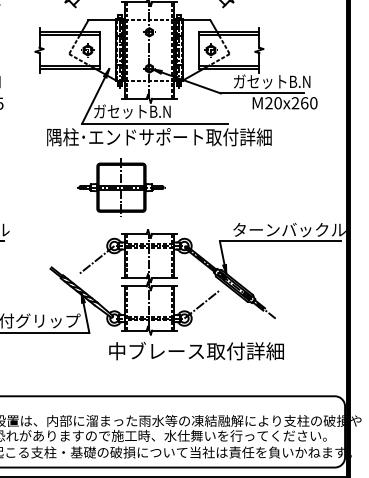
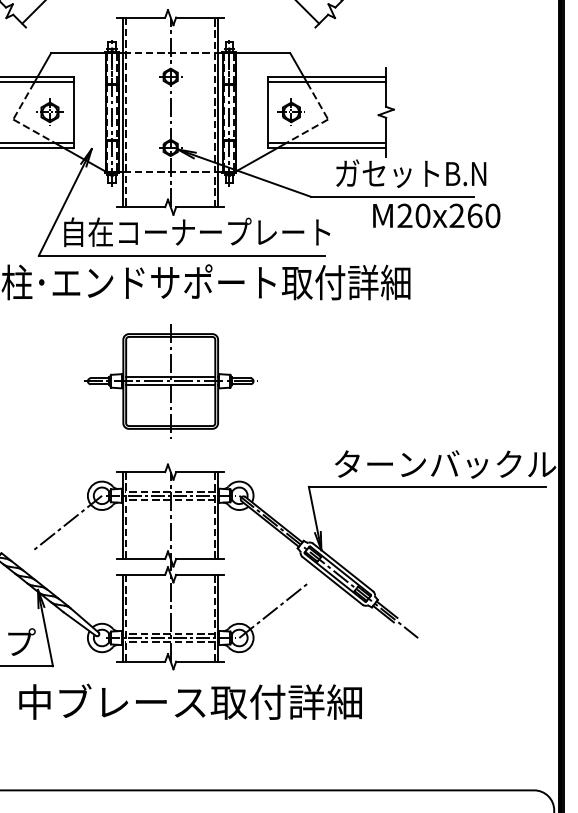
text: (162, 111) -> (196, 232), ガセットB.N -> 自在コーナープレート
part: (121, 187) -> (170, 381), moved
text: (196, 351) -> (190, 702), moved

